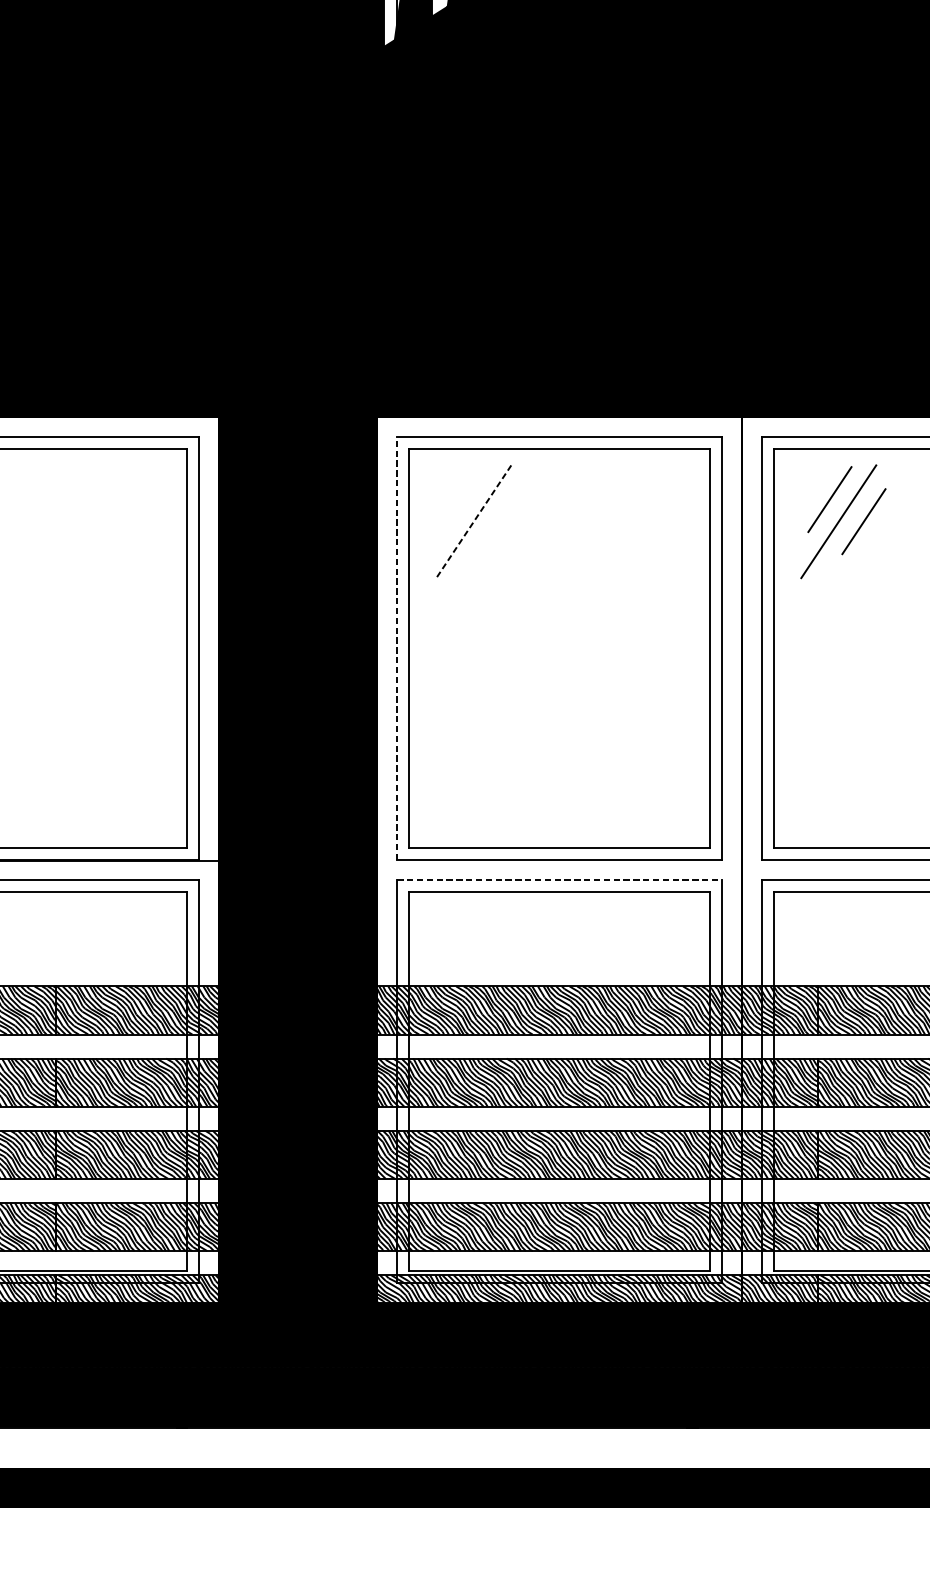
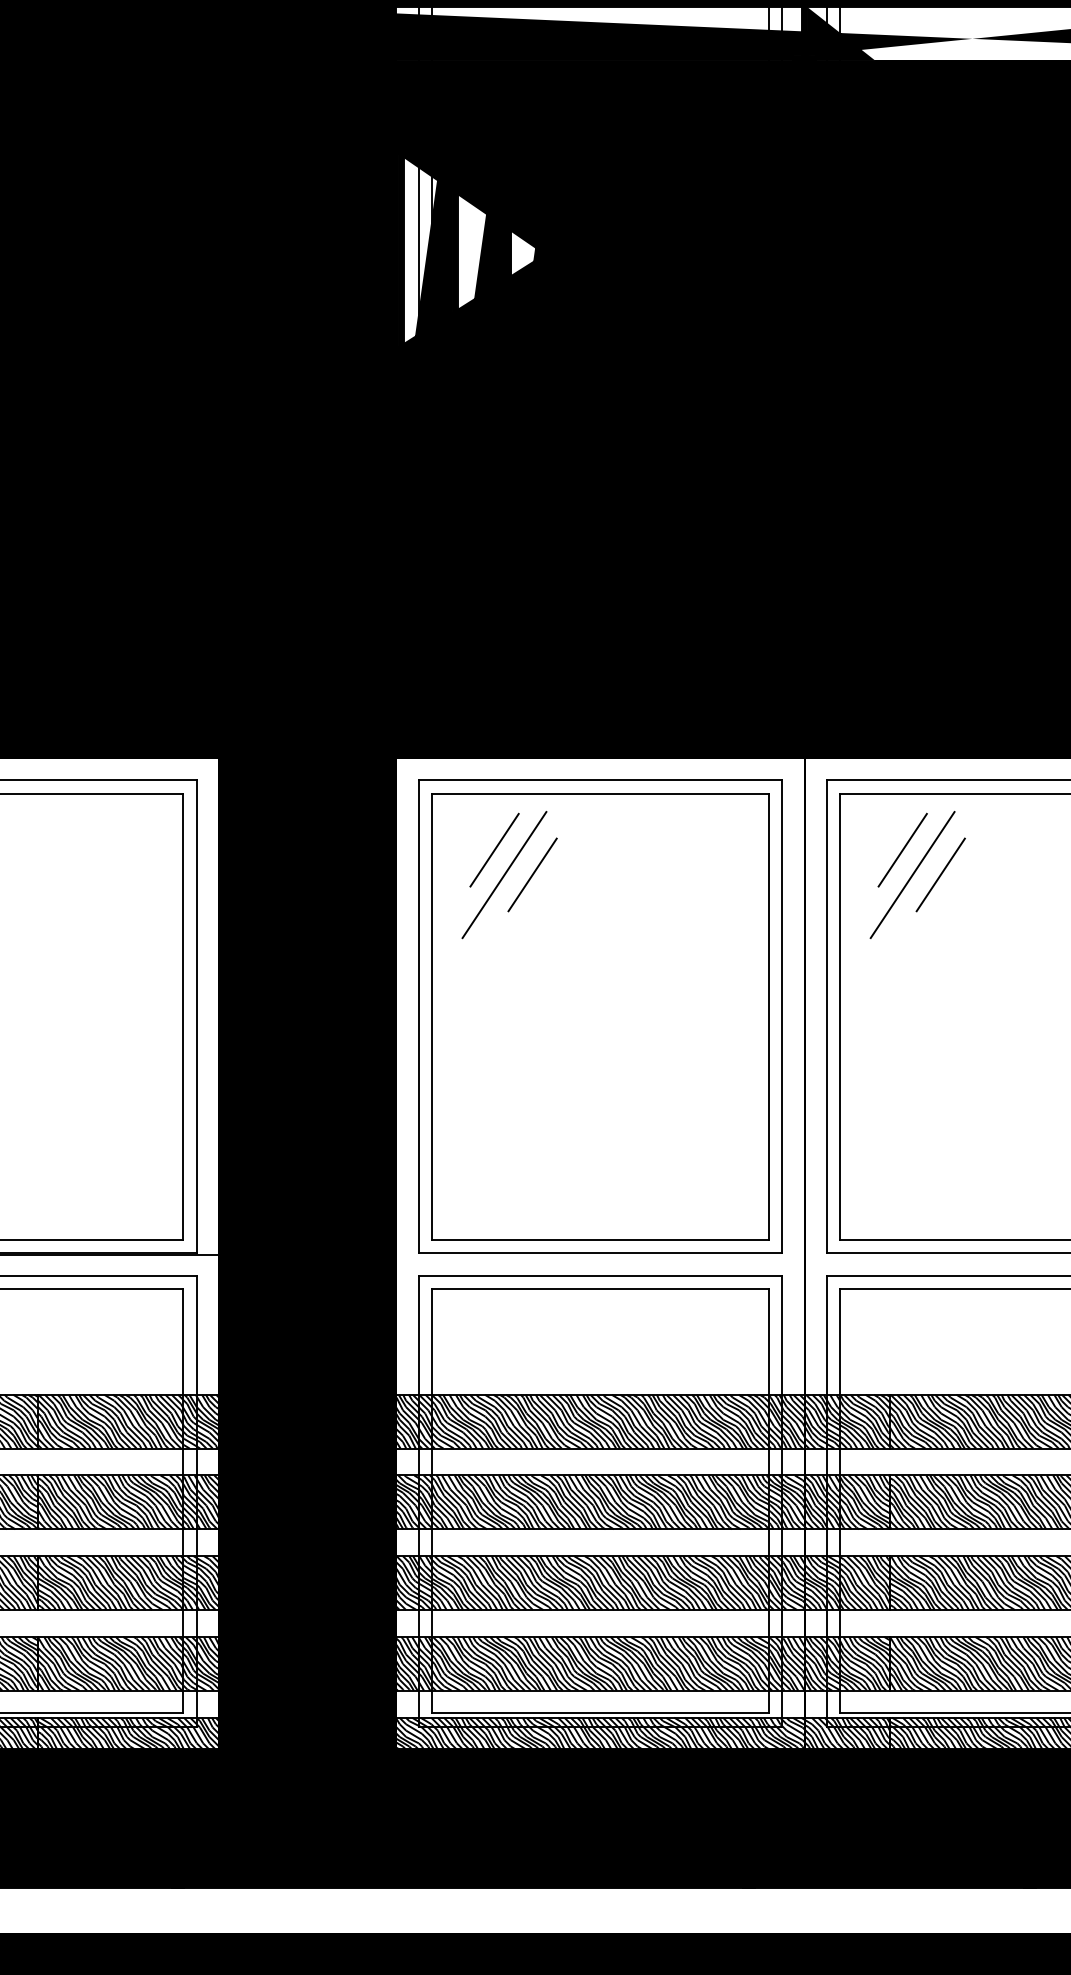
line: (464, 498) -> (494, 849), added
line: (498, 521) -> (532, 874), added
line: (473, 522) -> (504, 875), dashed -> solid
line: (396, 648) -> (418, 1016), dashed -> solid
line: (559, 879) -> (600, 1275), dashed -> solid

